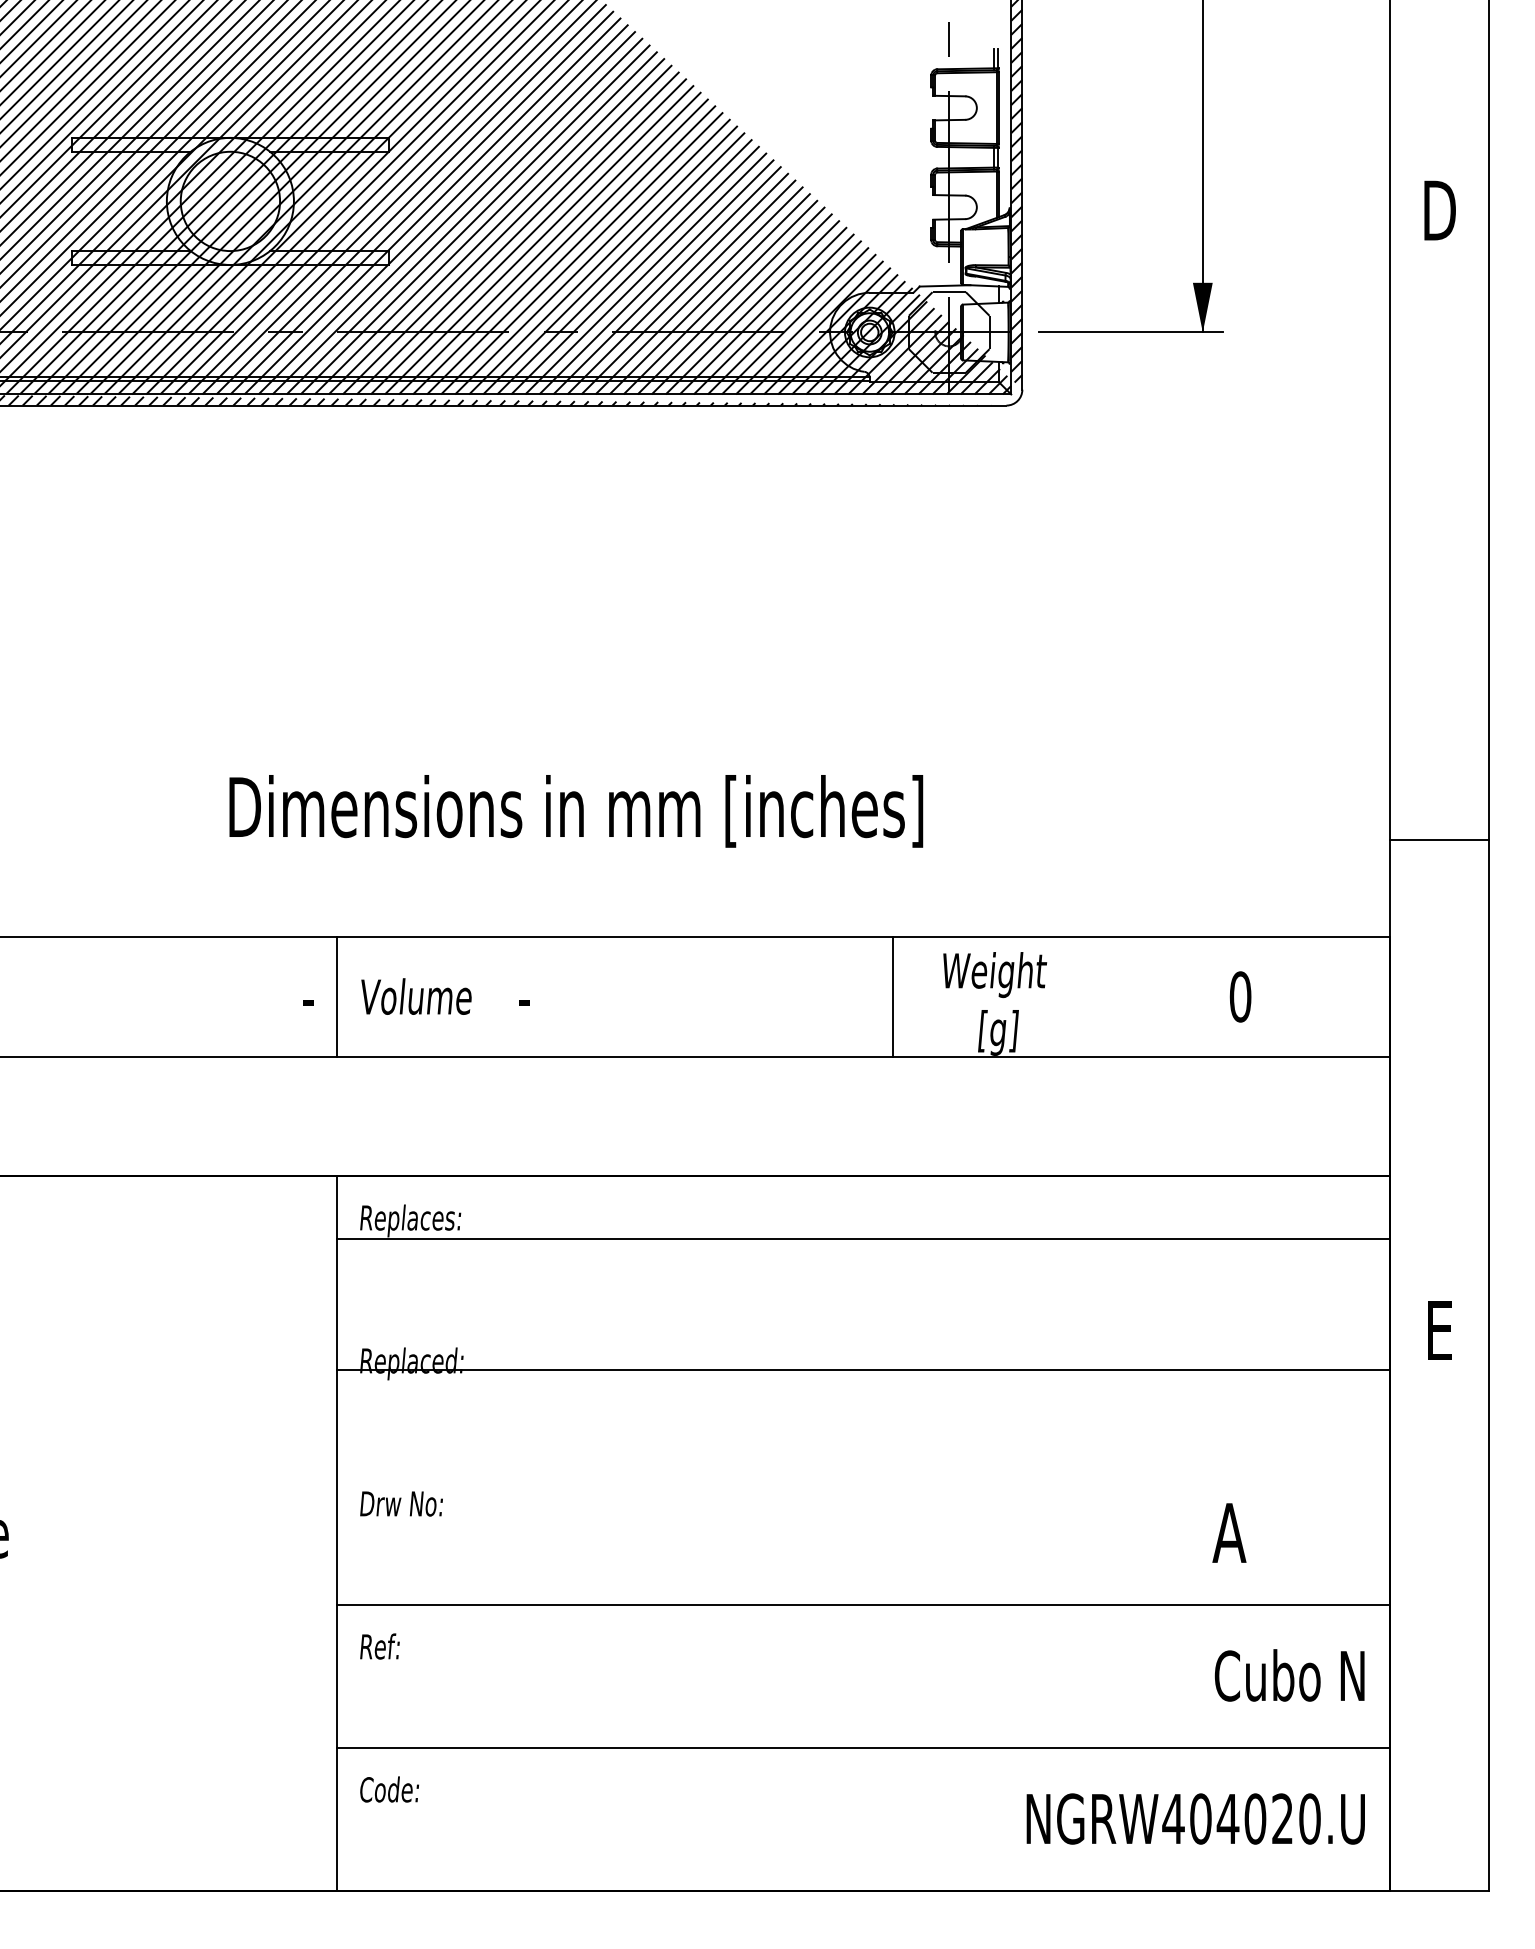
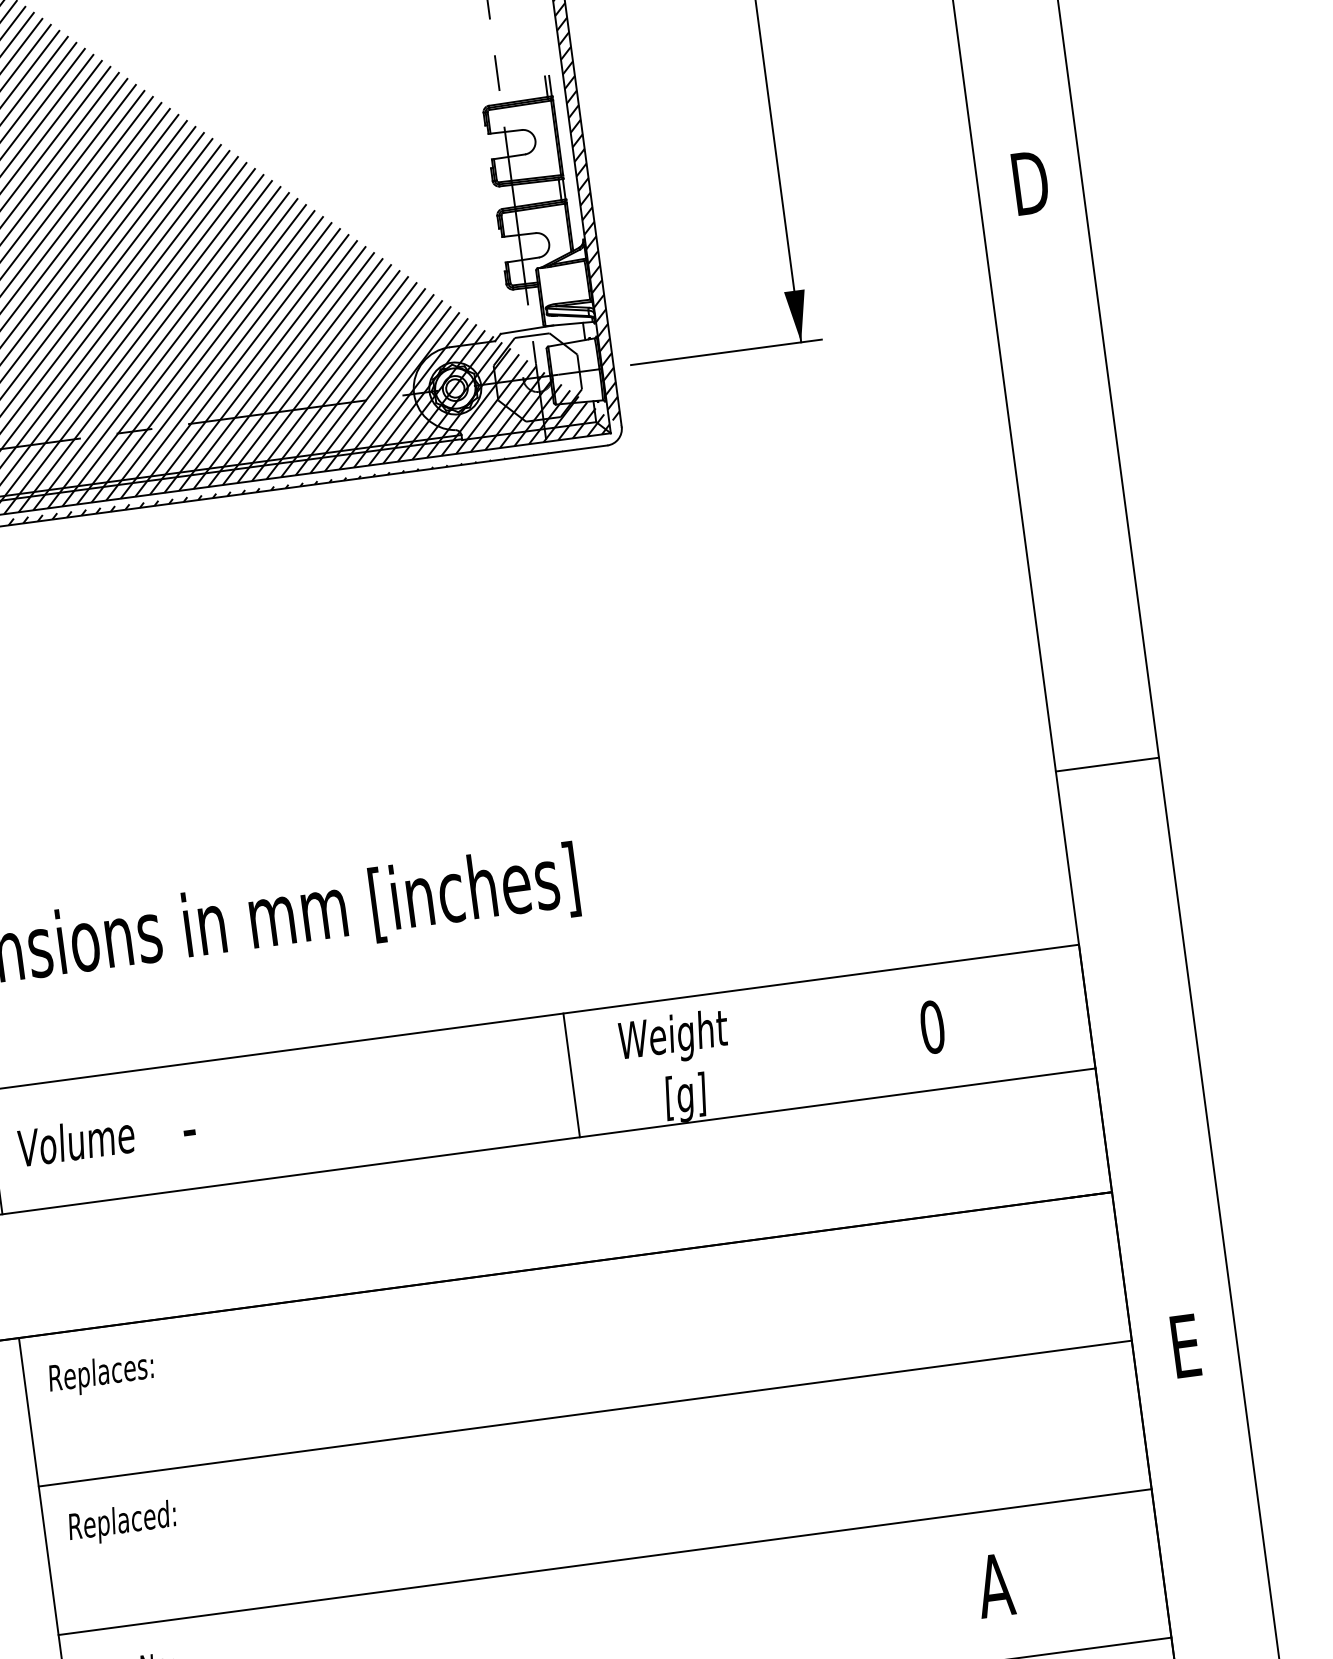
line: (1438, 839) -> (1106, 764), moved
line: (863, 1238) -> (585, 1413), moved
line: (863, 1369) -> (605, 1561), moved

